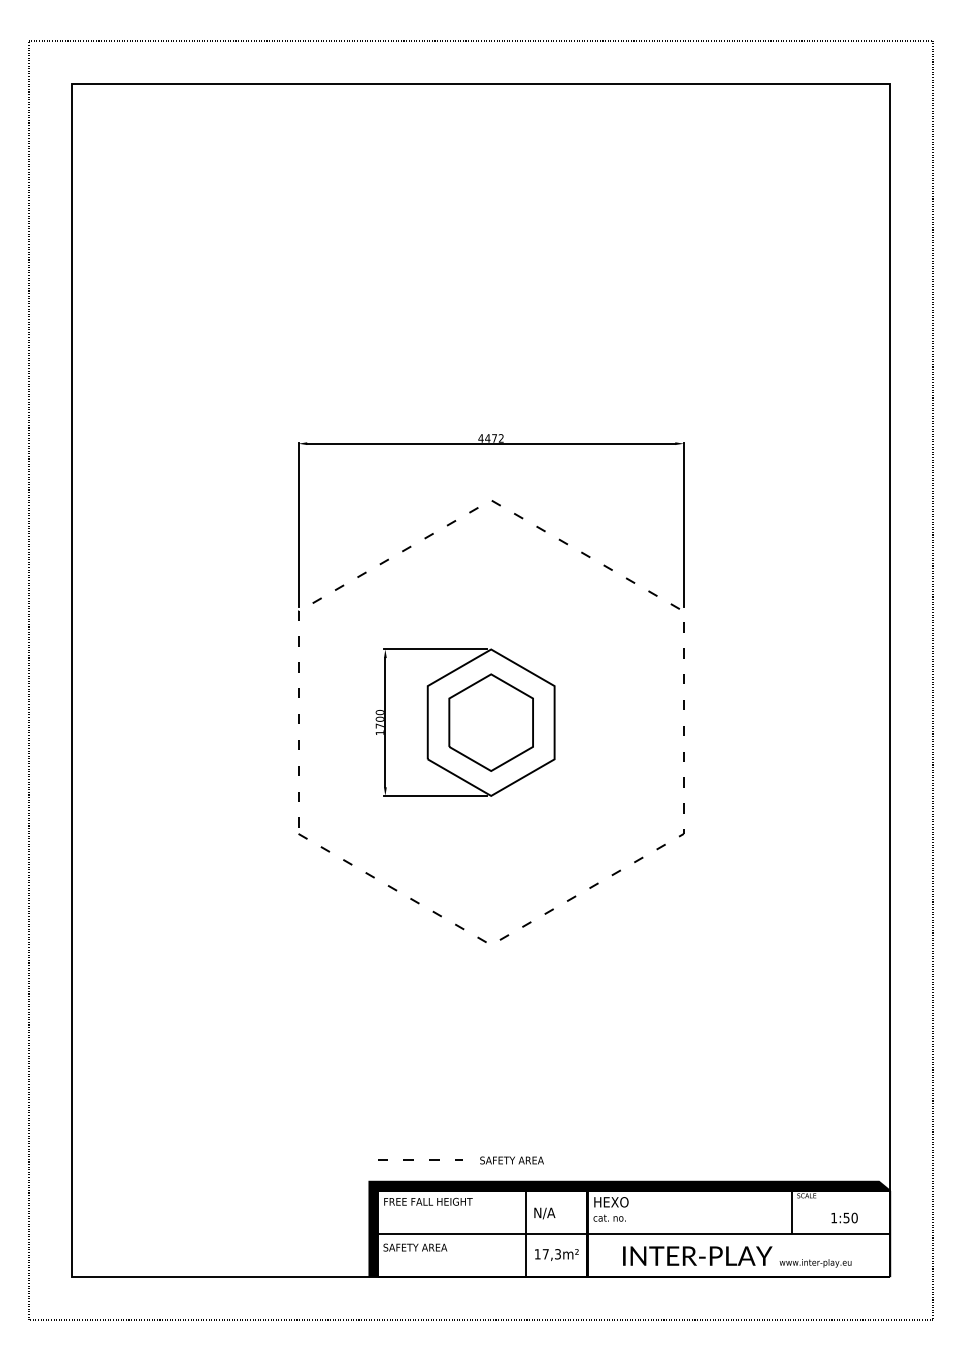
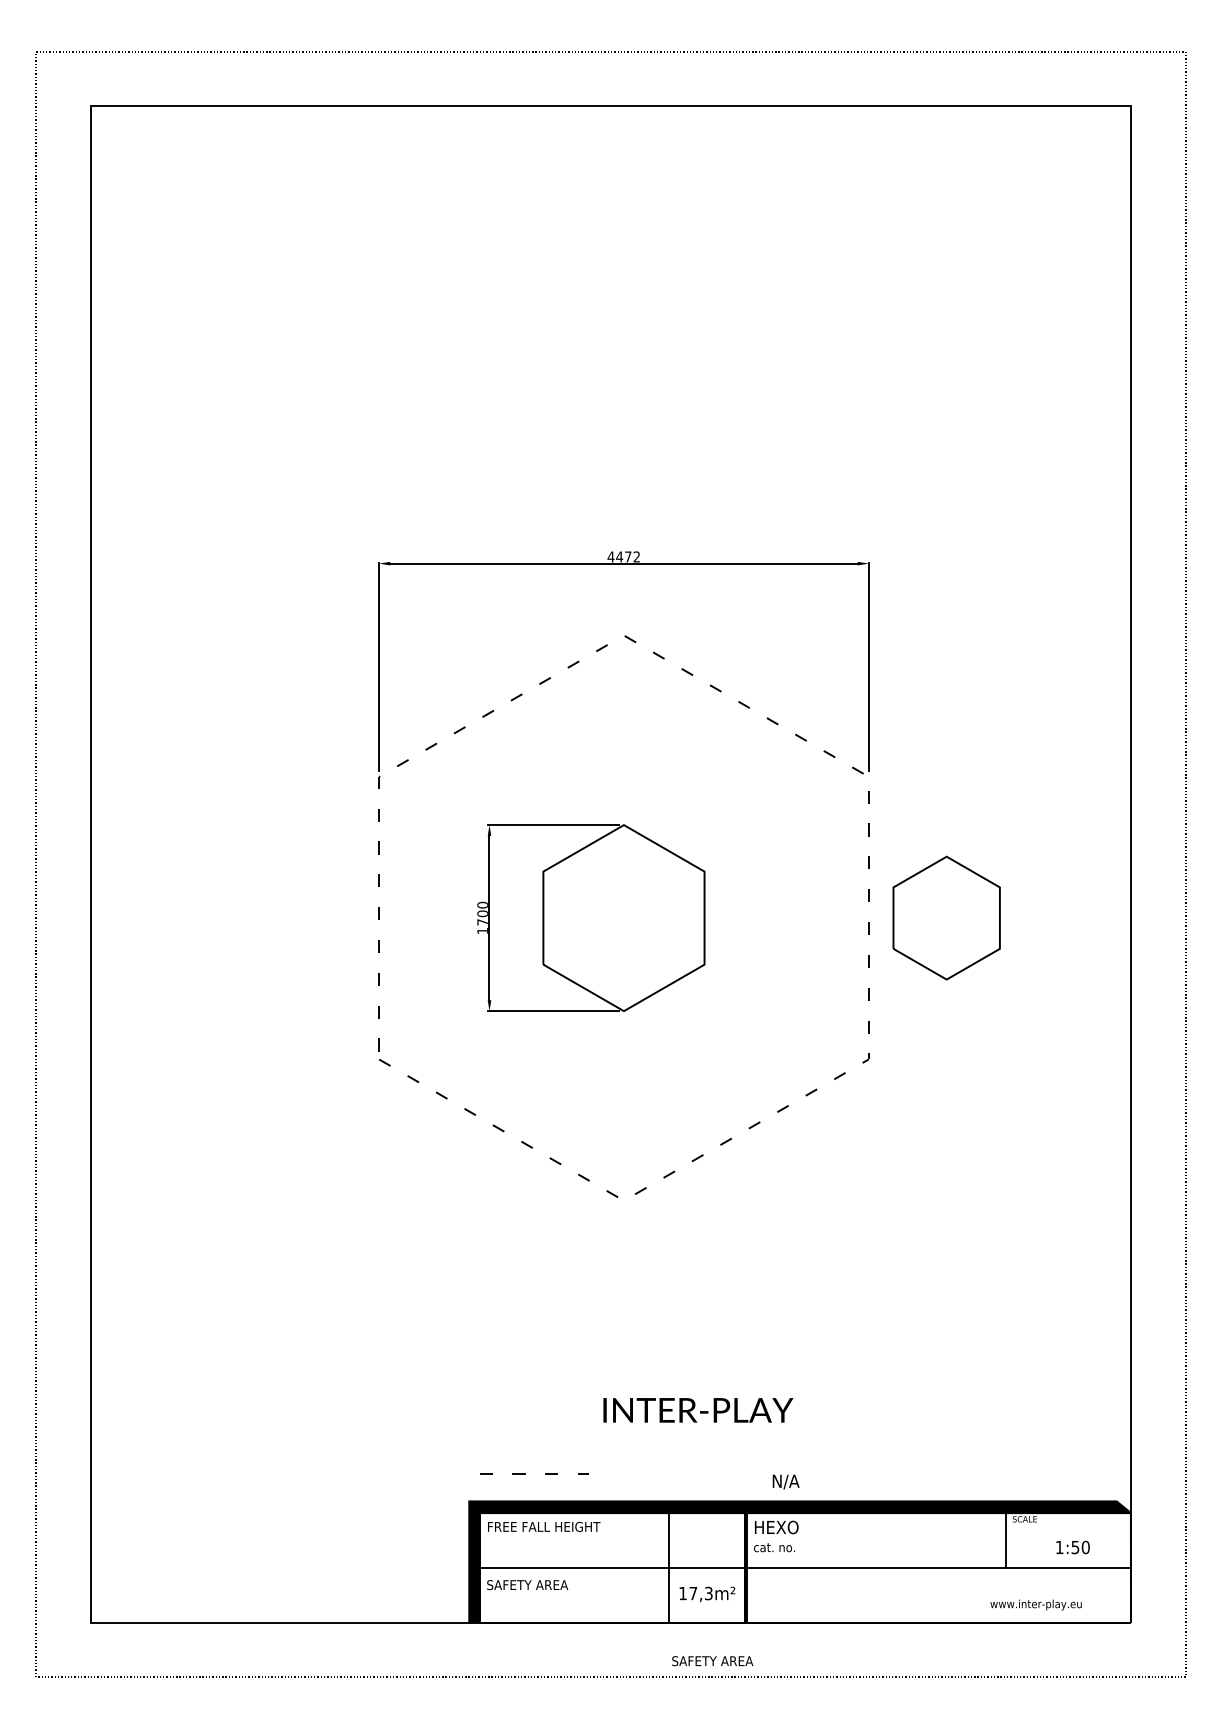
part: (490, 722) -> (945, 917), moved
text: (511, 1160) -> (712, 1661), moved
text: (544, 1213) -> (785, 1482), moved
text: (697, 1255) -> (698, 1409), moved

